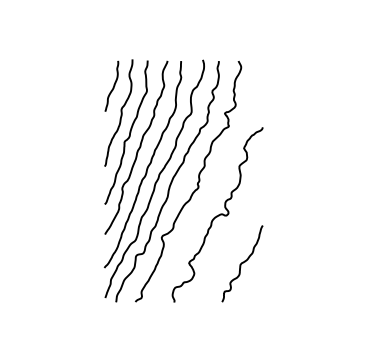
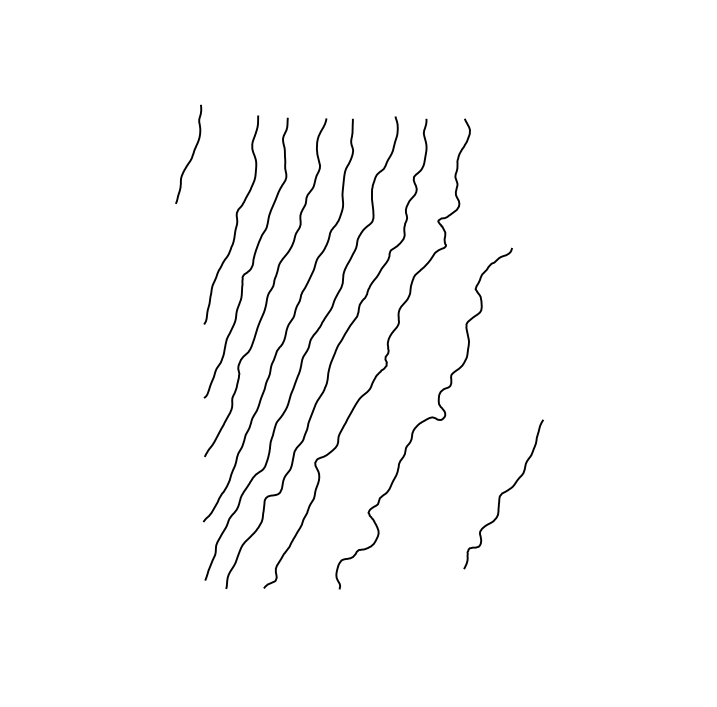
curve: (113, 85) -> (191, 152), moved
curve: (242, 263) -> (503, 493), moved

